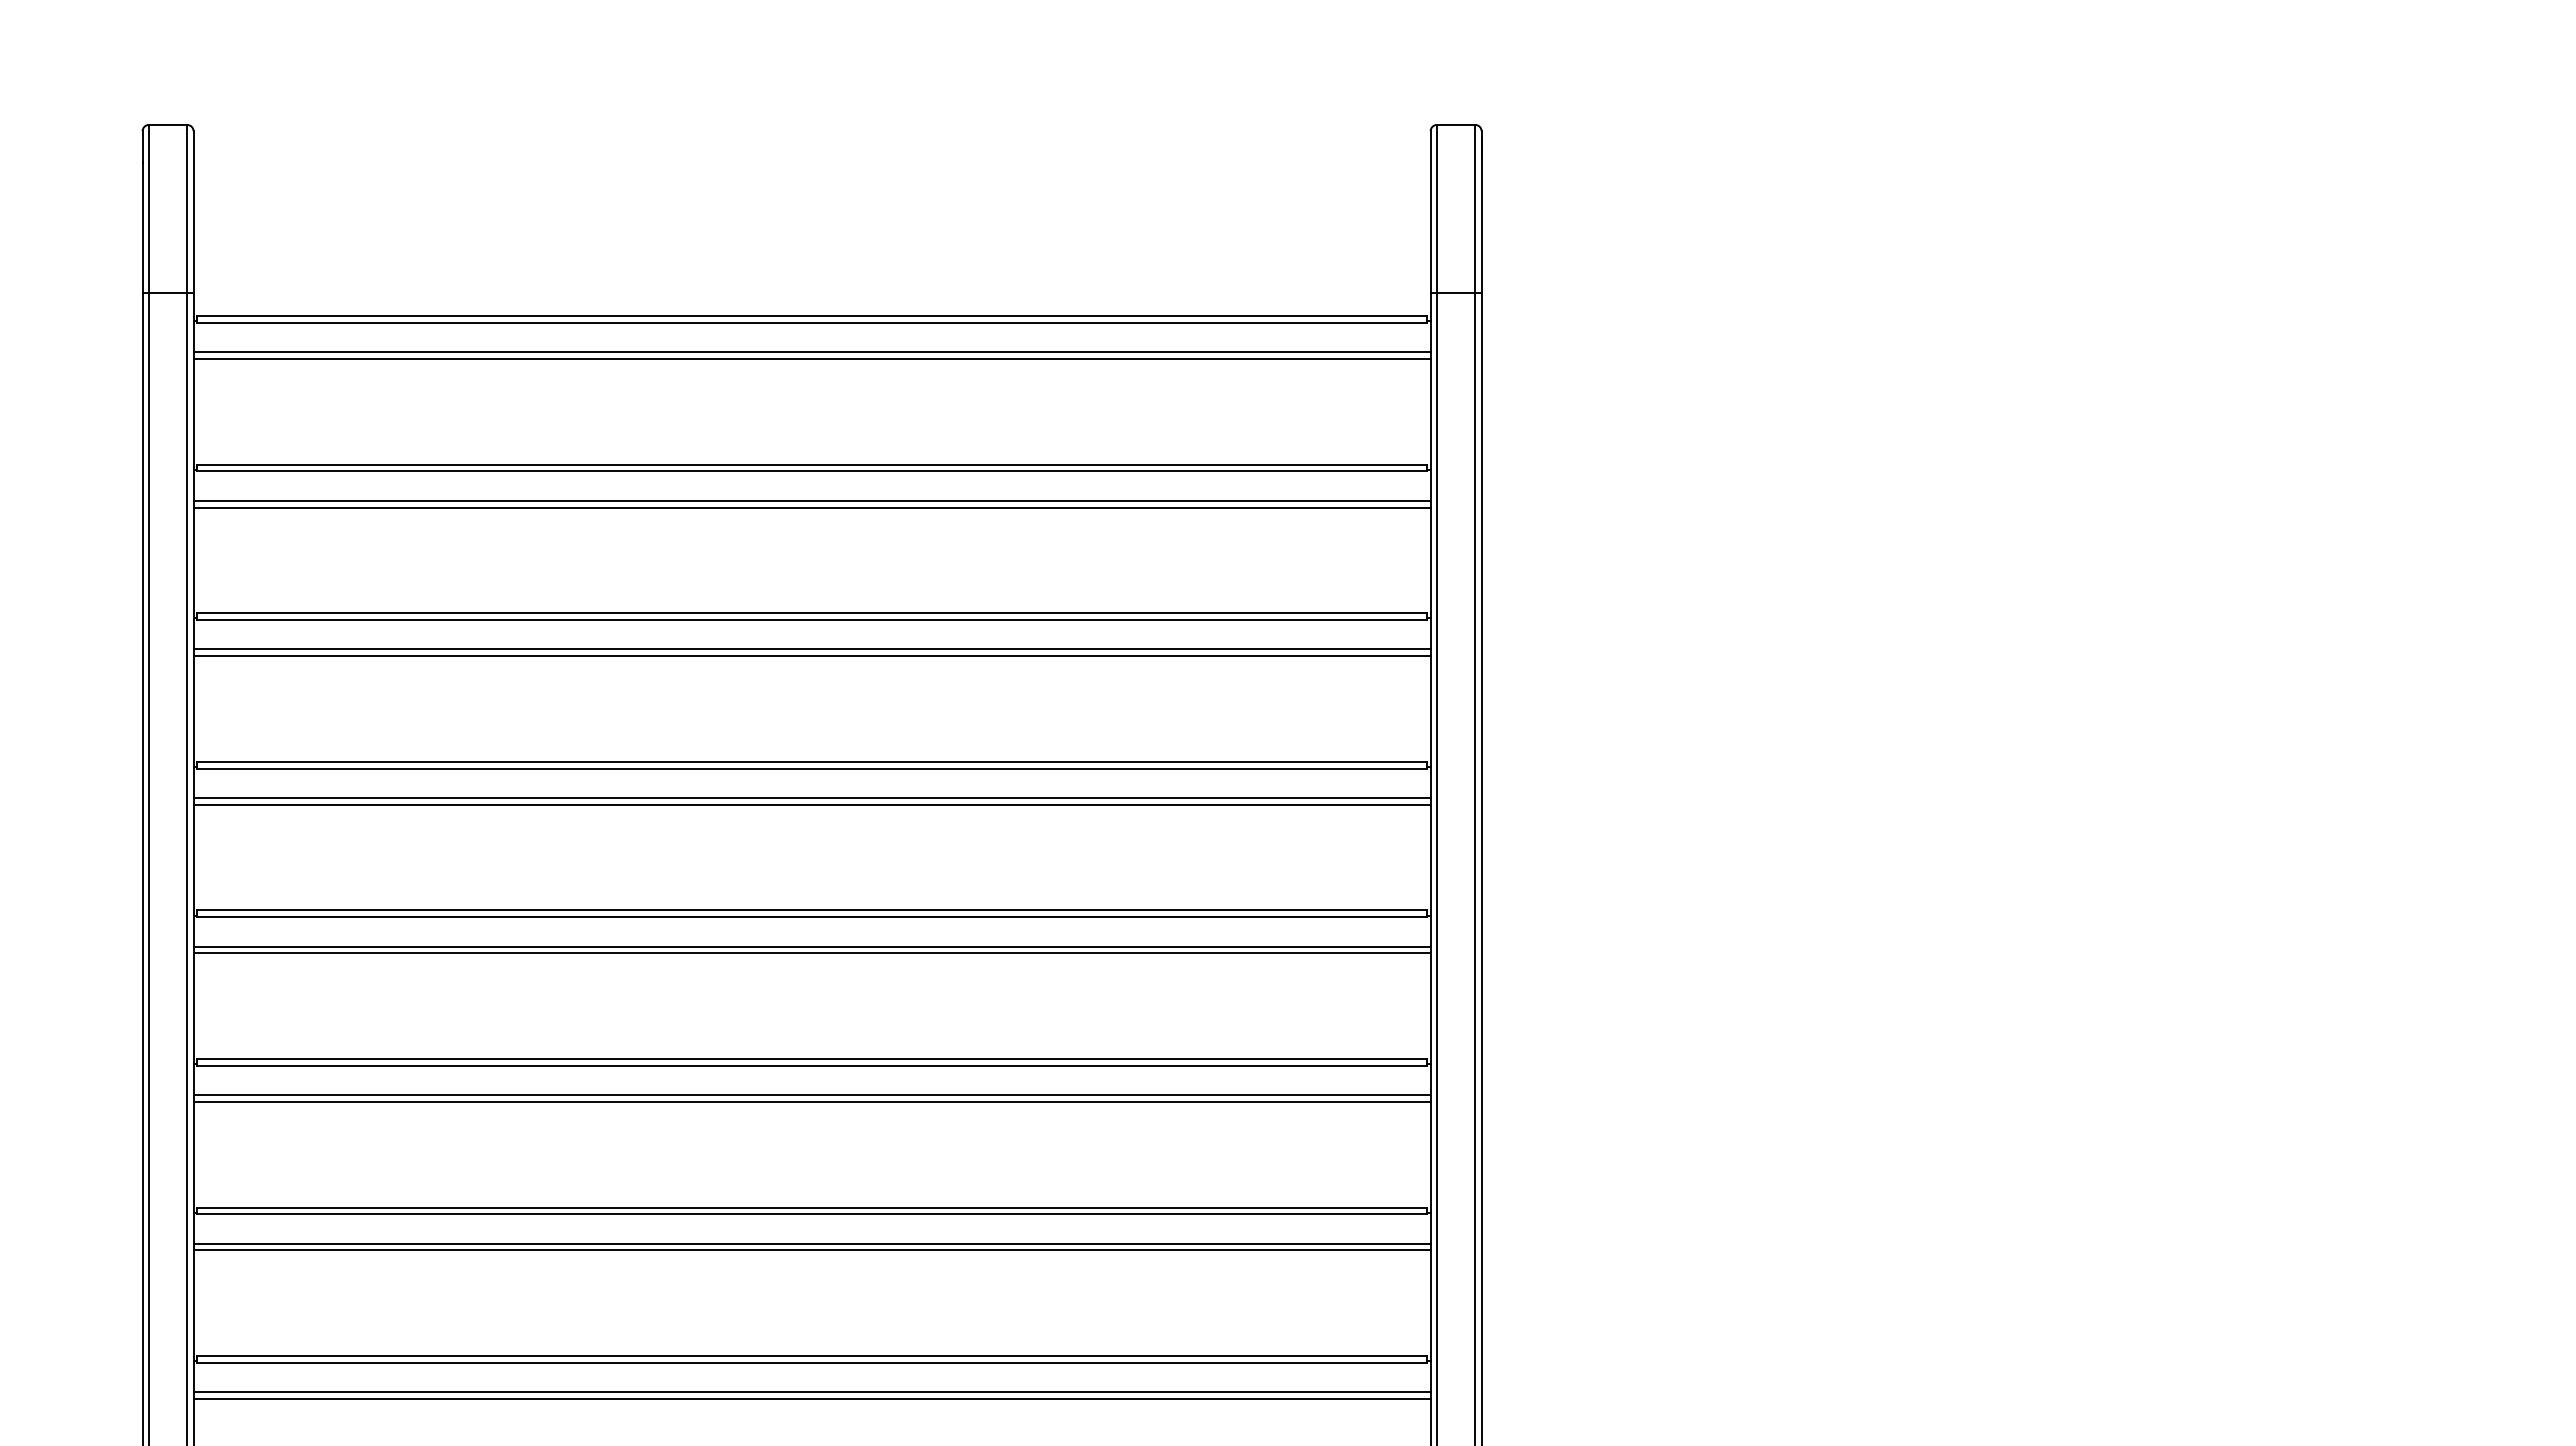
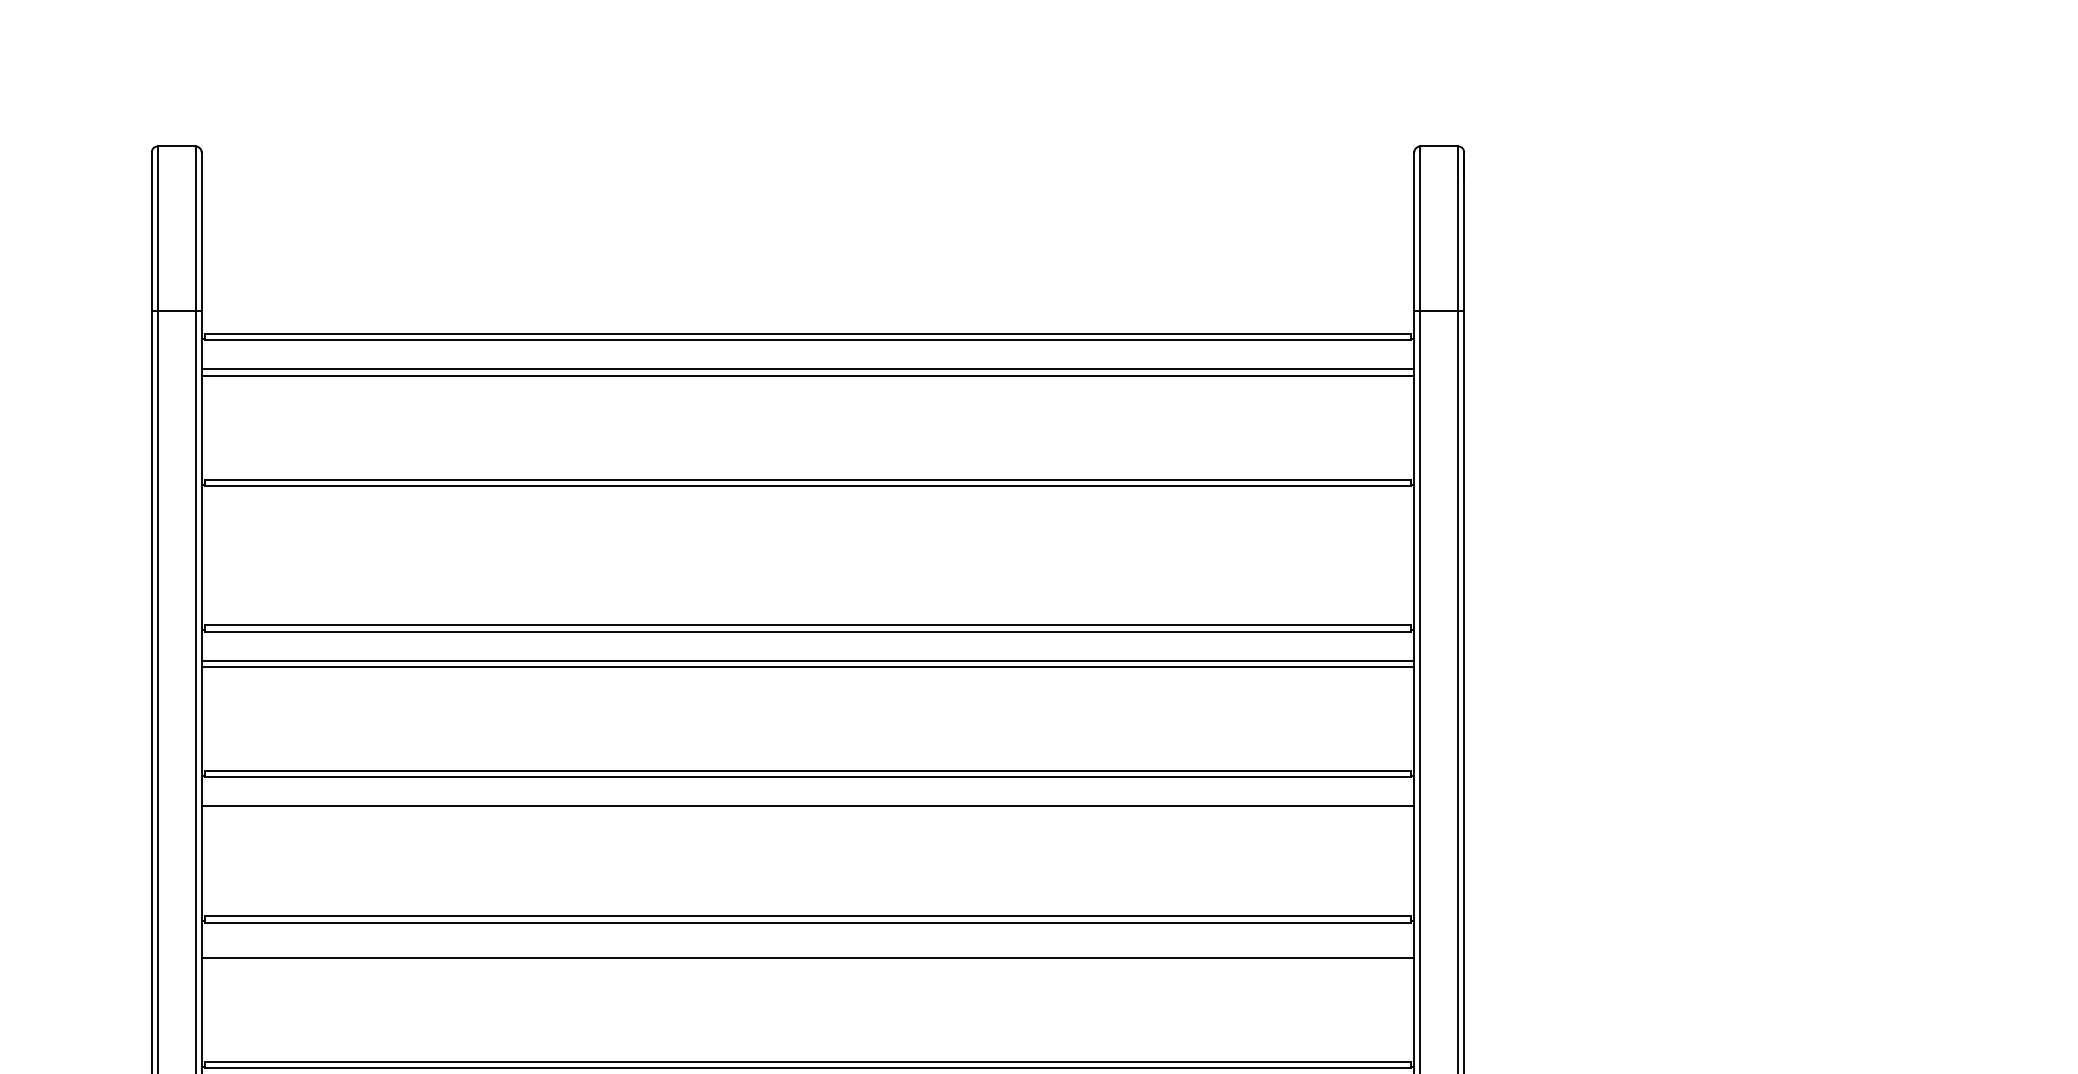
line: (811, 500) -> (807, 514), removed
line: (811, 507) -> (807, 521), removed
line: (811, 804) -> (807, 812), removed
line: (811, 946) -> (807, 951), removed

